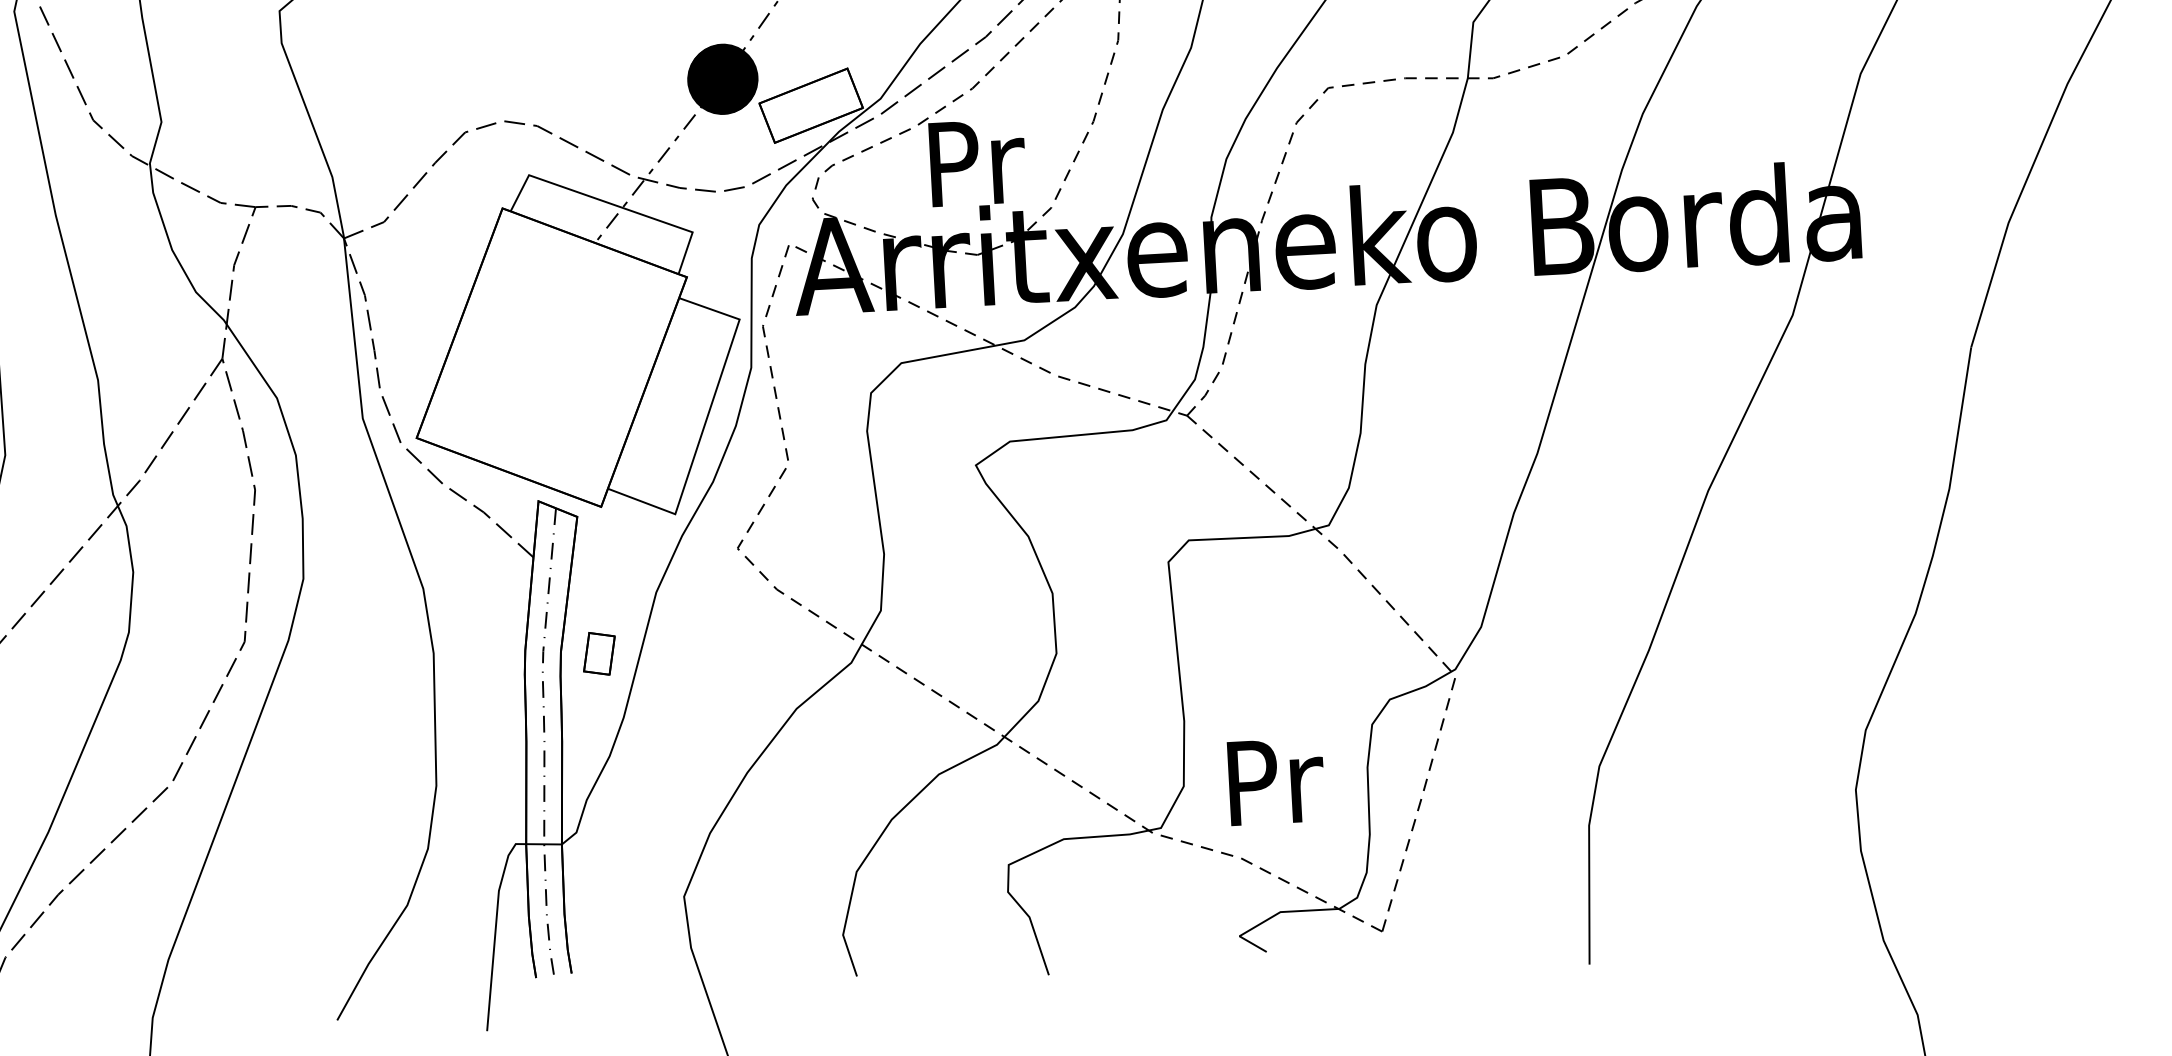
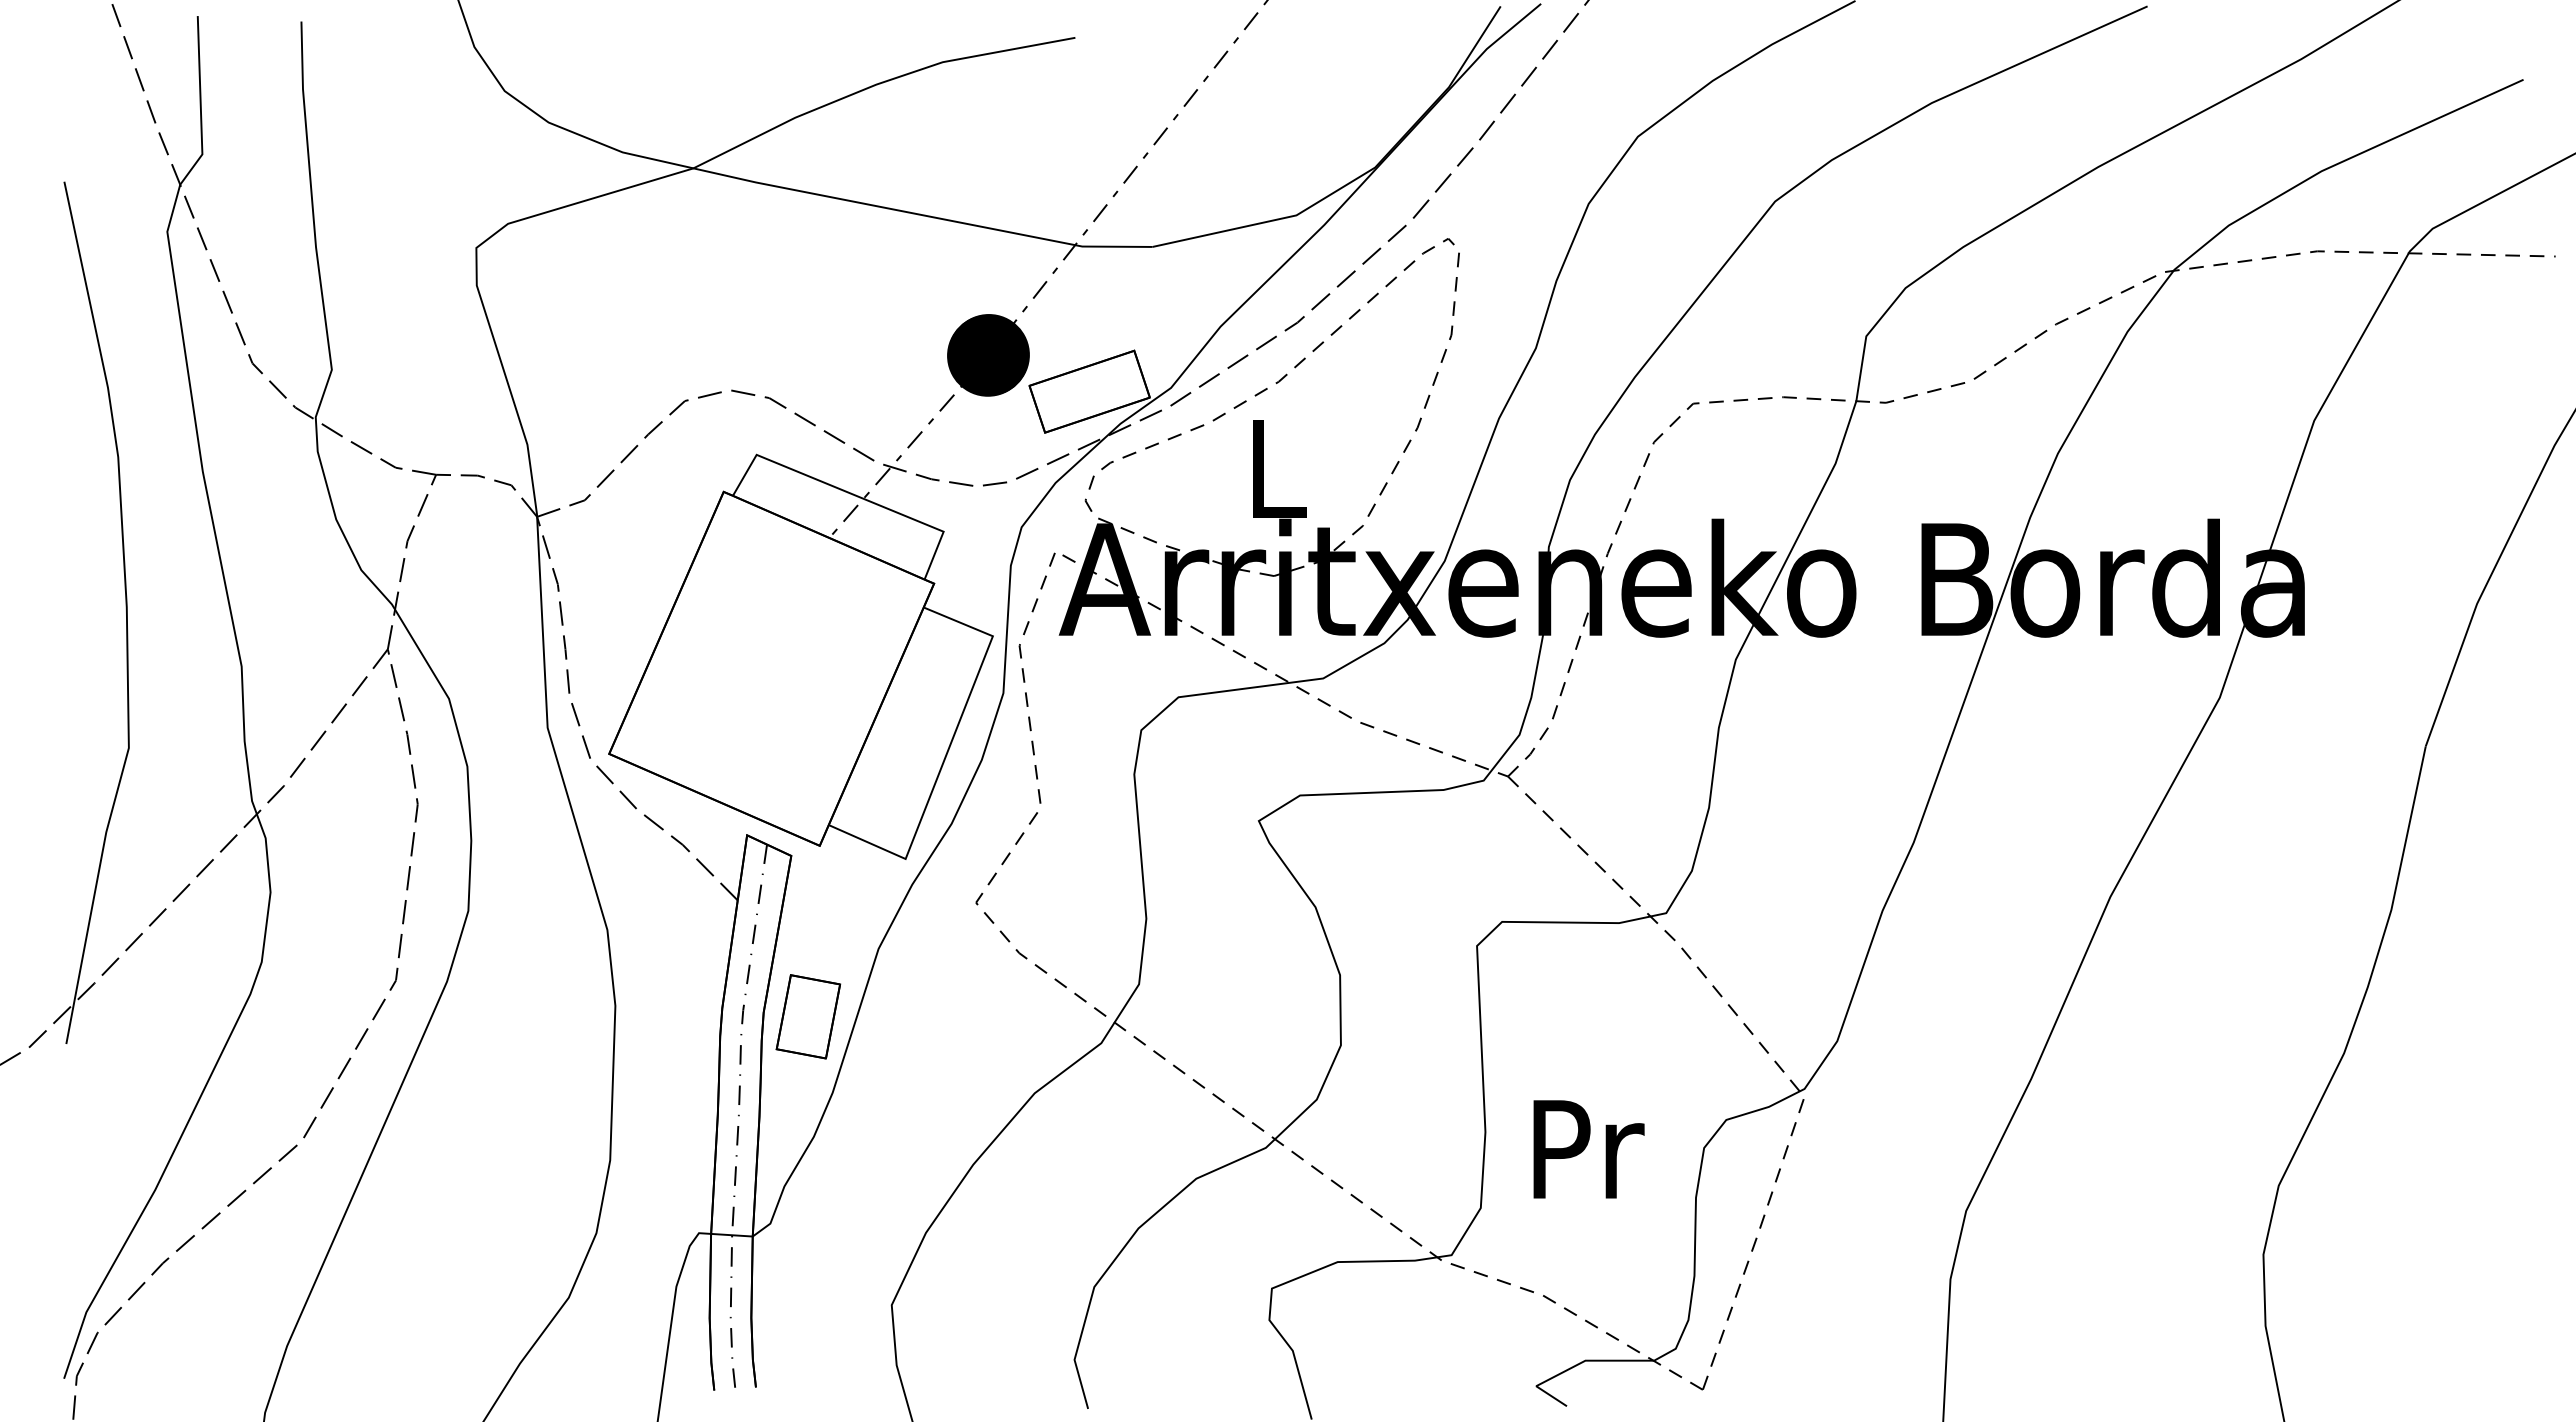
text: (977, 162) -> (1279, 468), Pr -> L
part: (599, 653) -> (808, 1016), size x1.67
text: (1275, 781) -> (1588, 1149), moved

